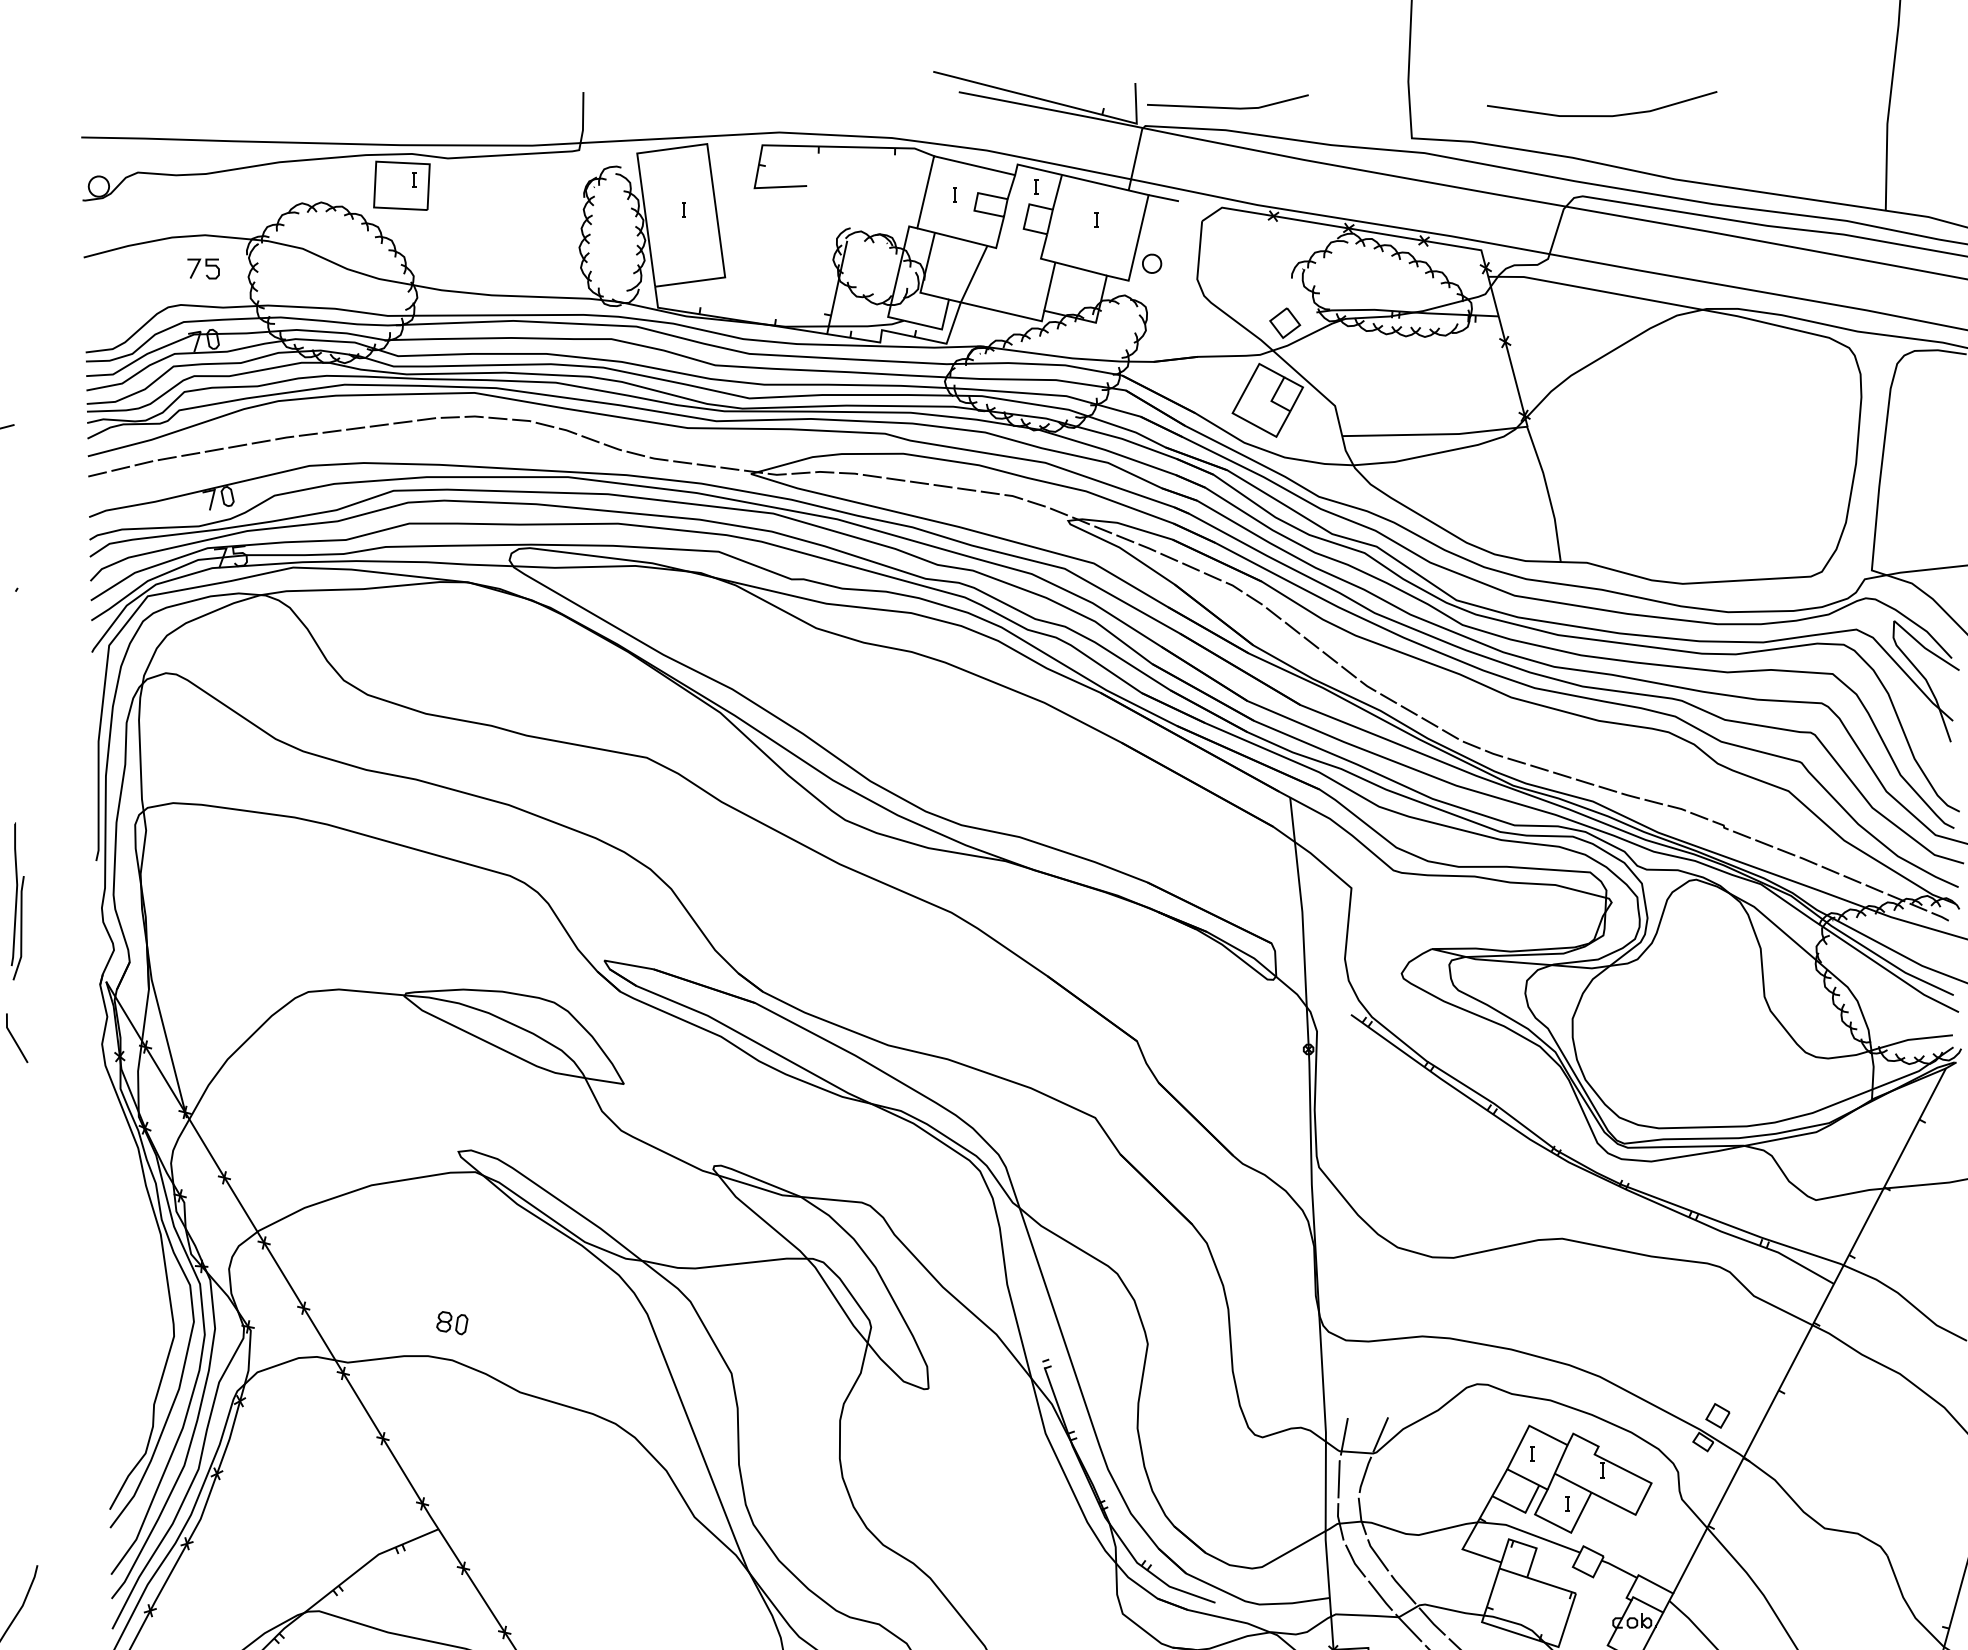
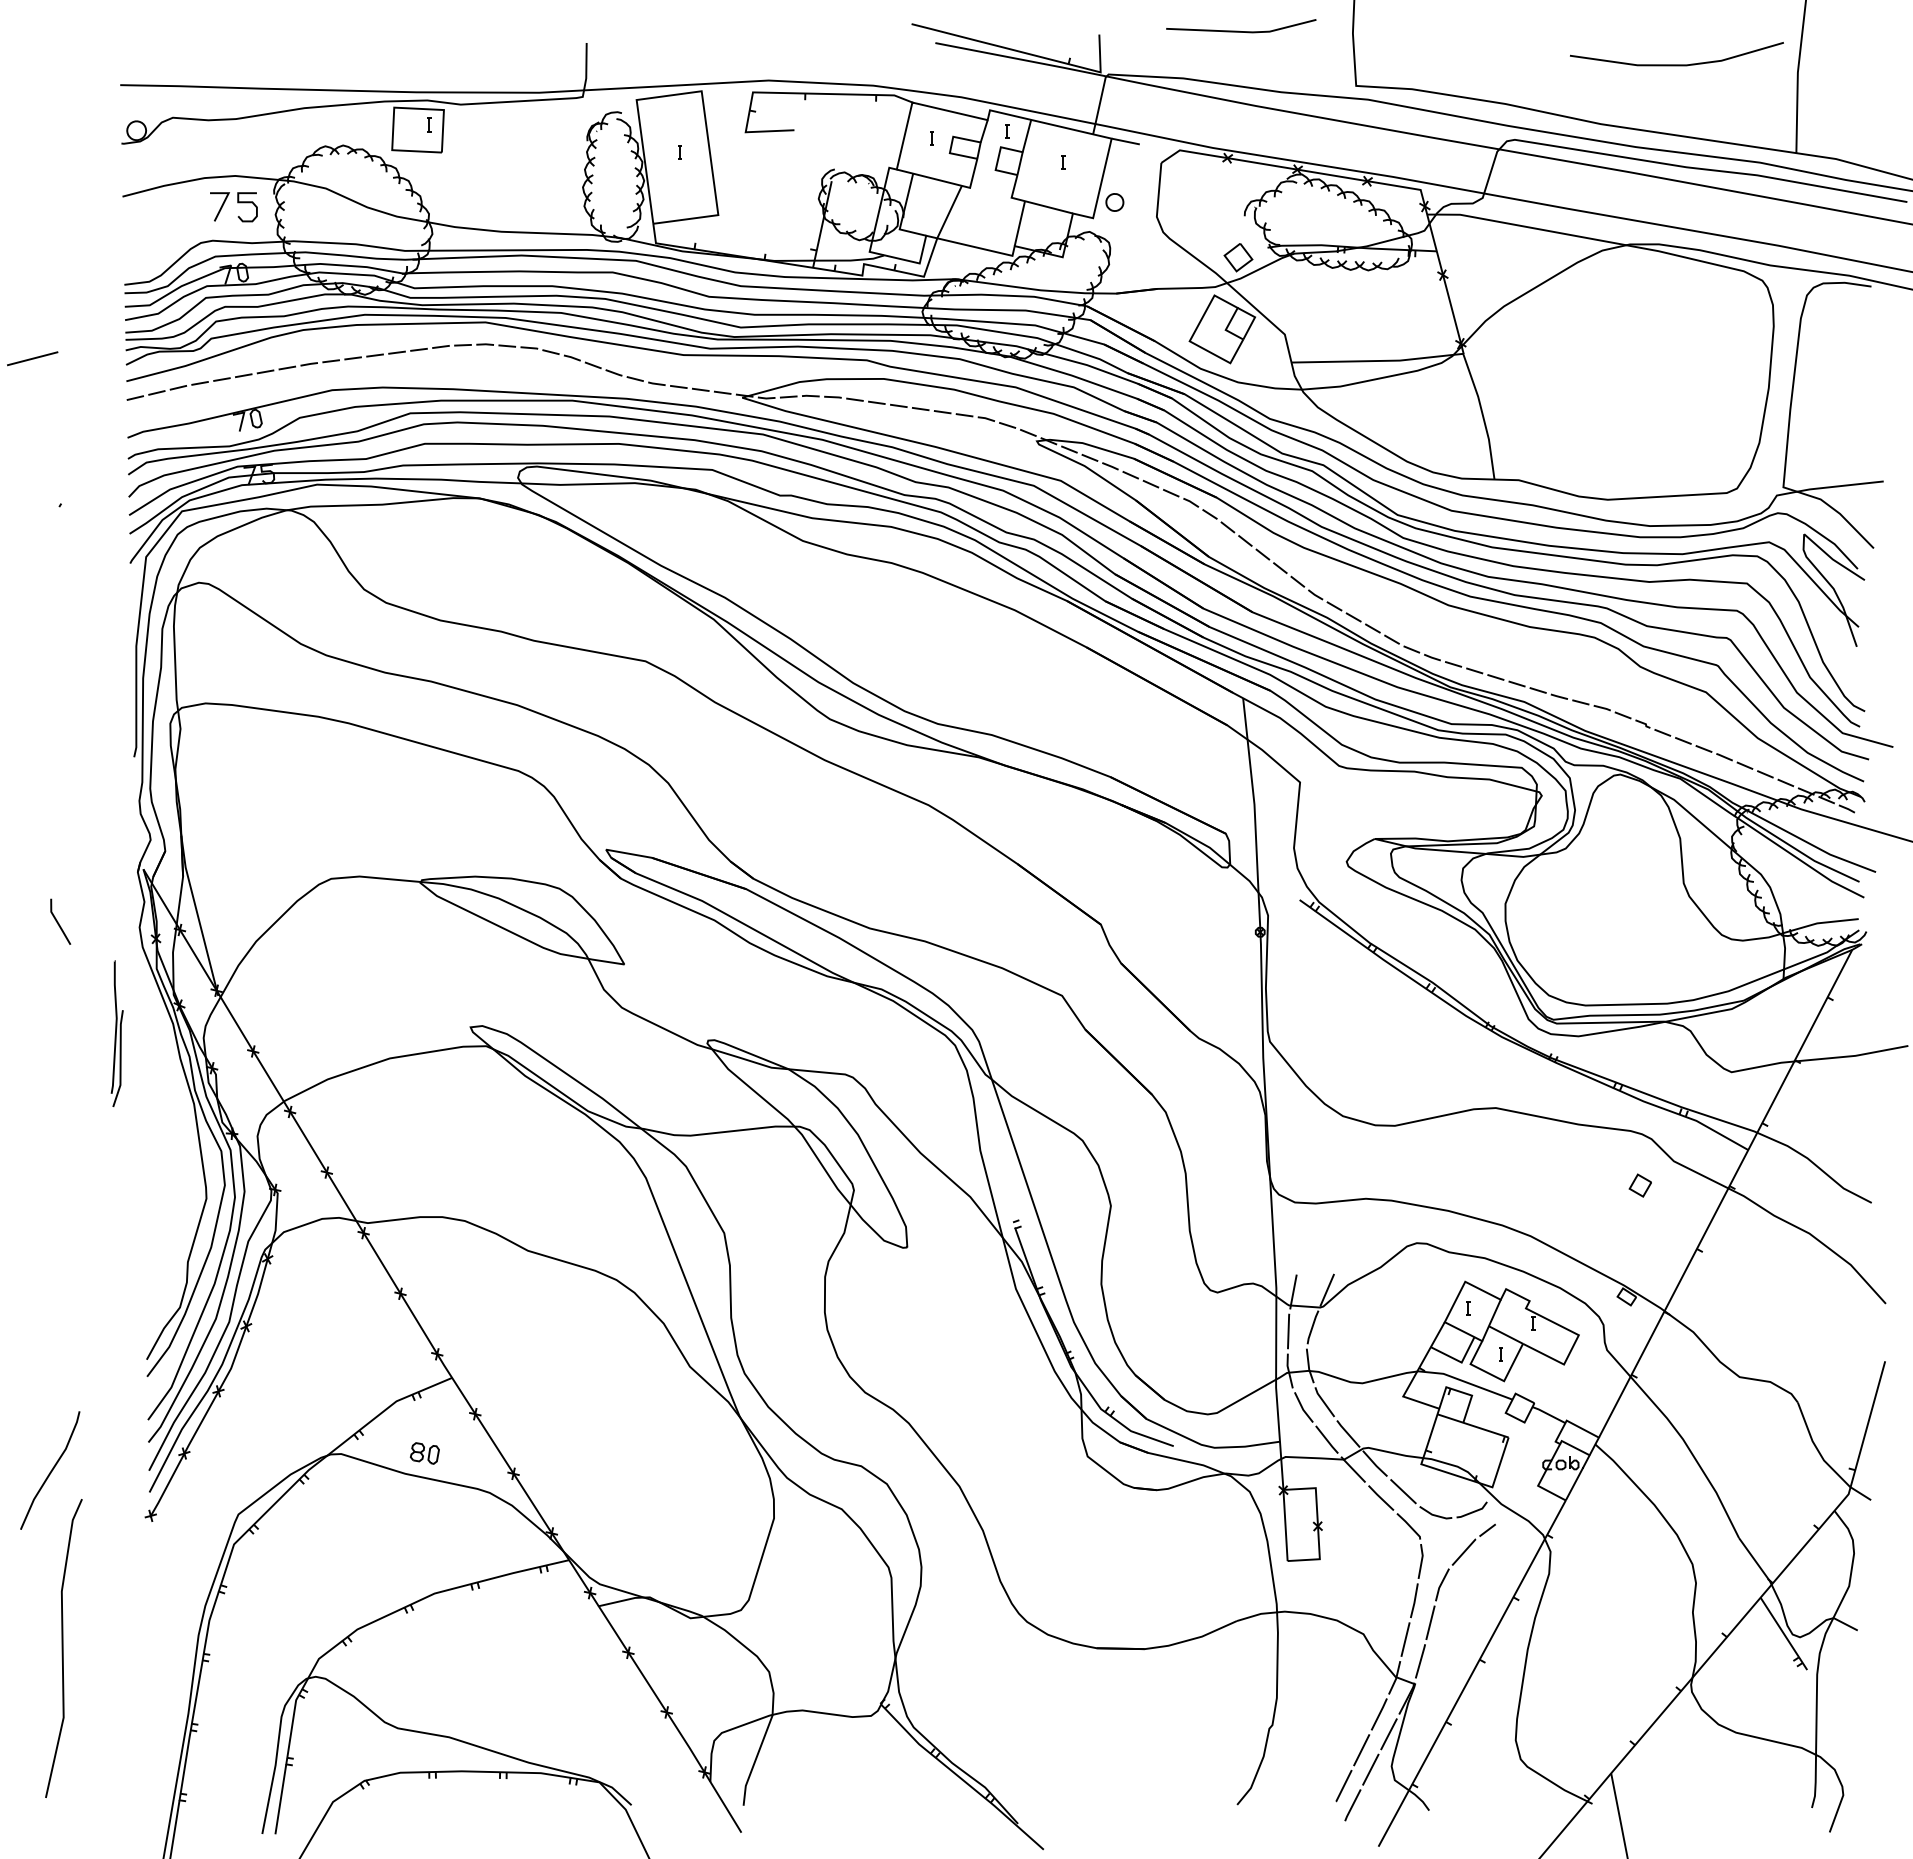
line: (1225, 106) -> (1239, 30), moved
line: (1601, 115) -> (1676, 64), moved
part: (203, 269) -> (233, 207), size x1.6
part: (16, 901) -> (116, 1033), moved
part: (451, 1323) -> (424, 1453), moved
part: (1716, 1415) -> (1639, 1185), moved

